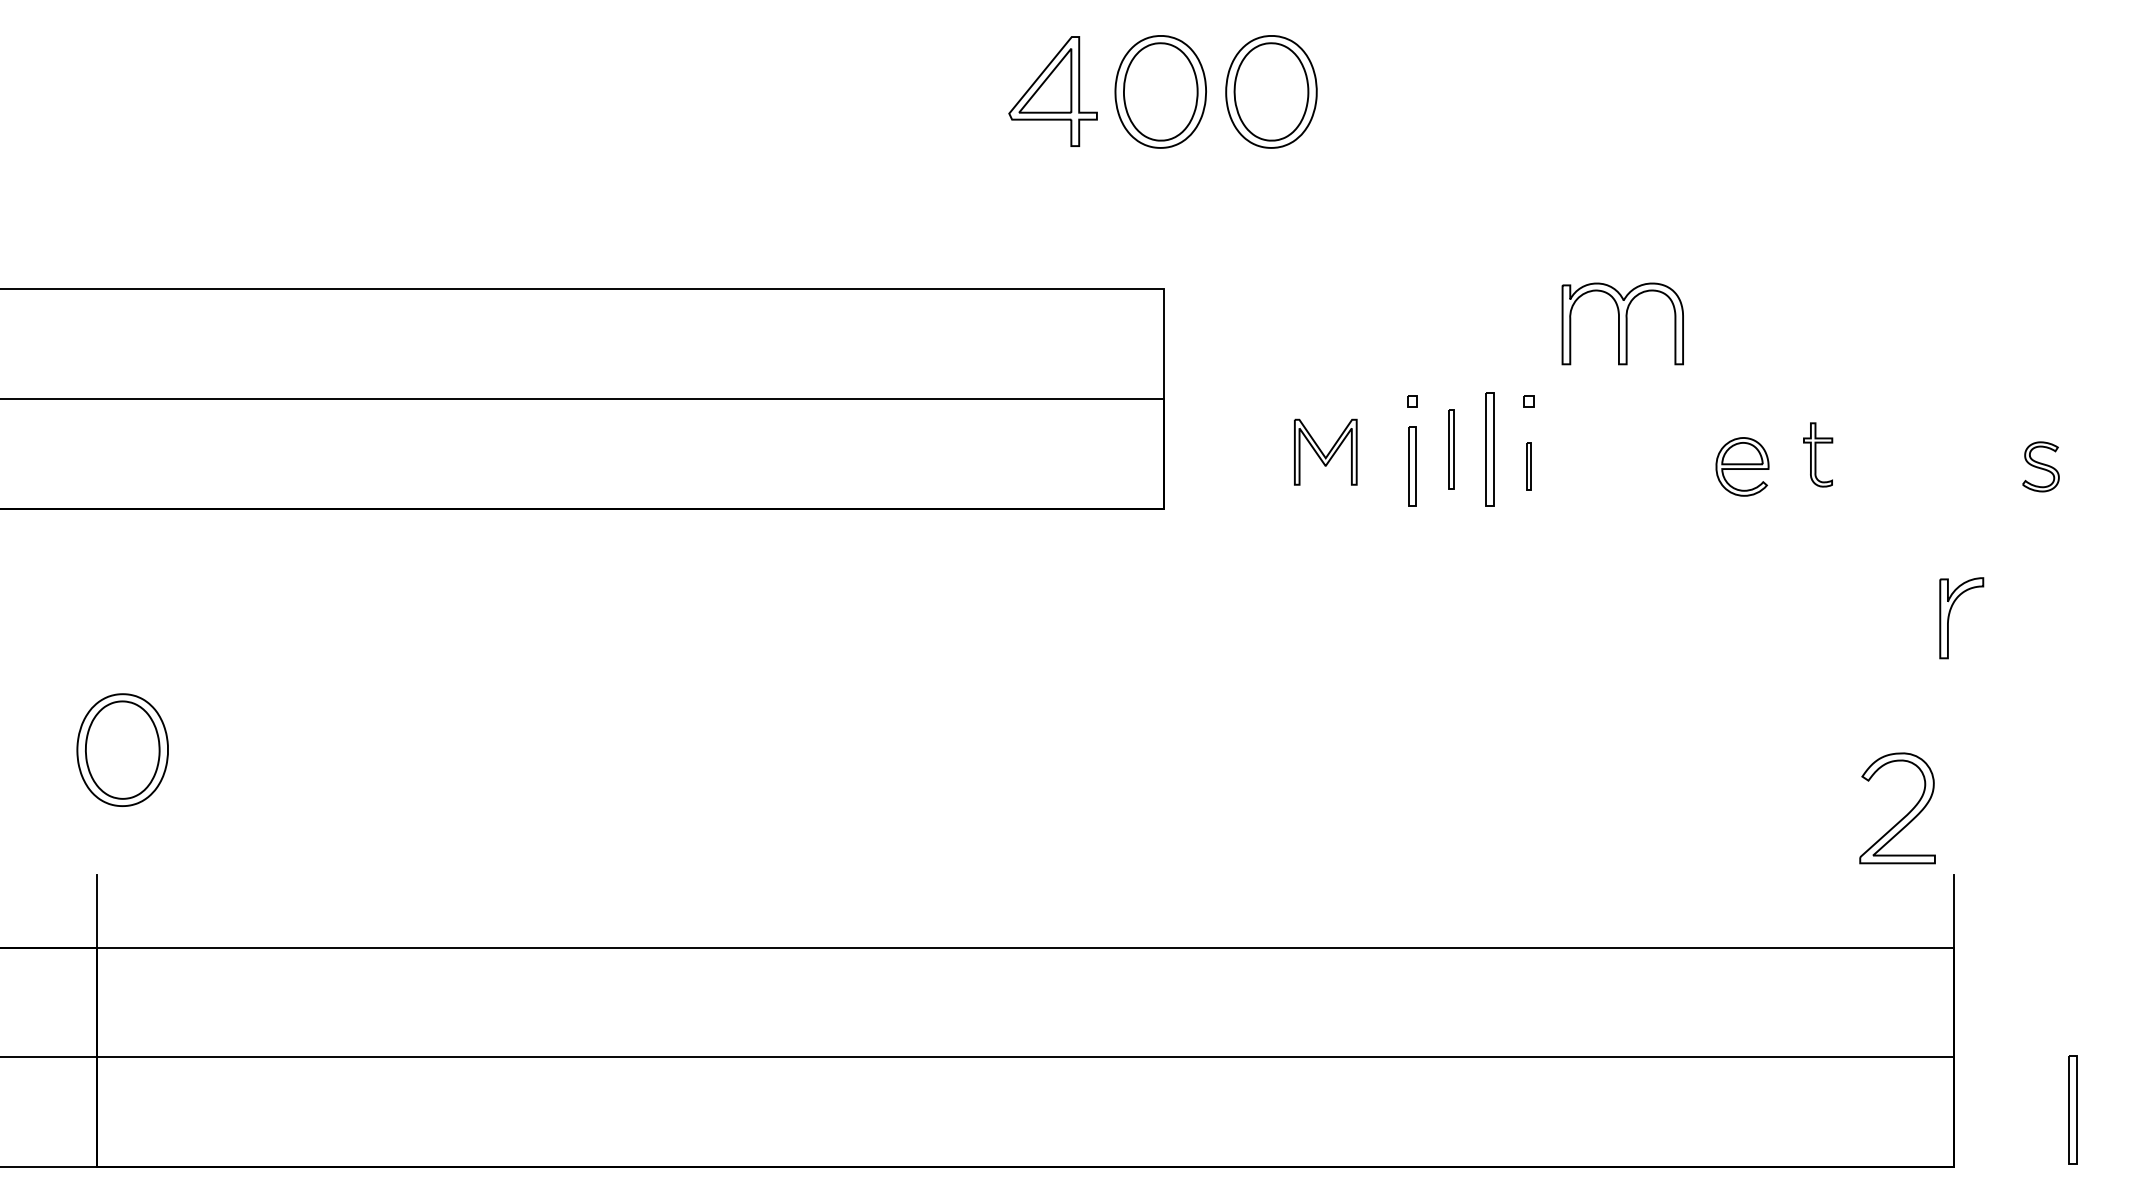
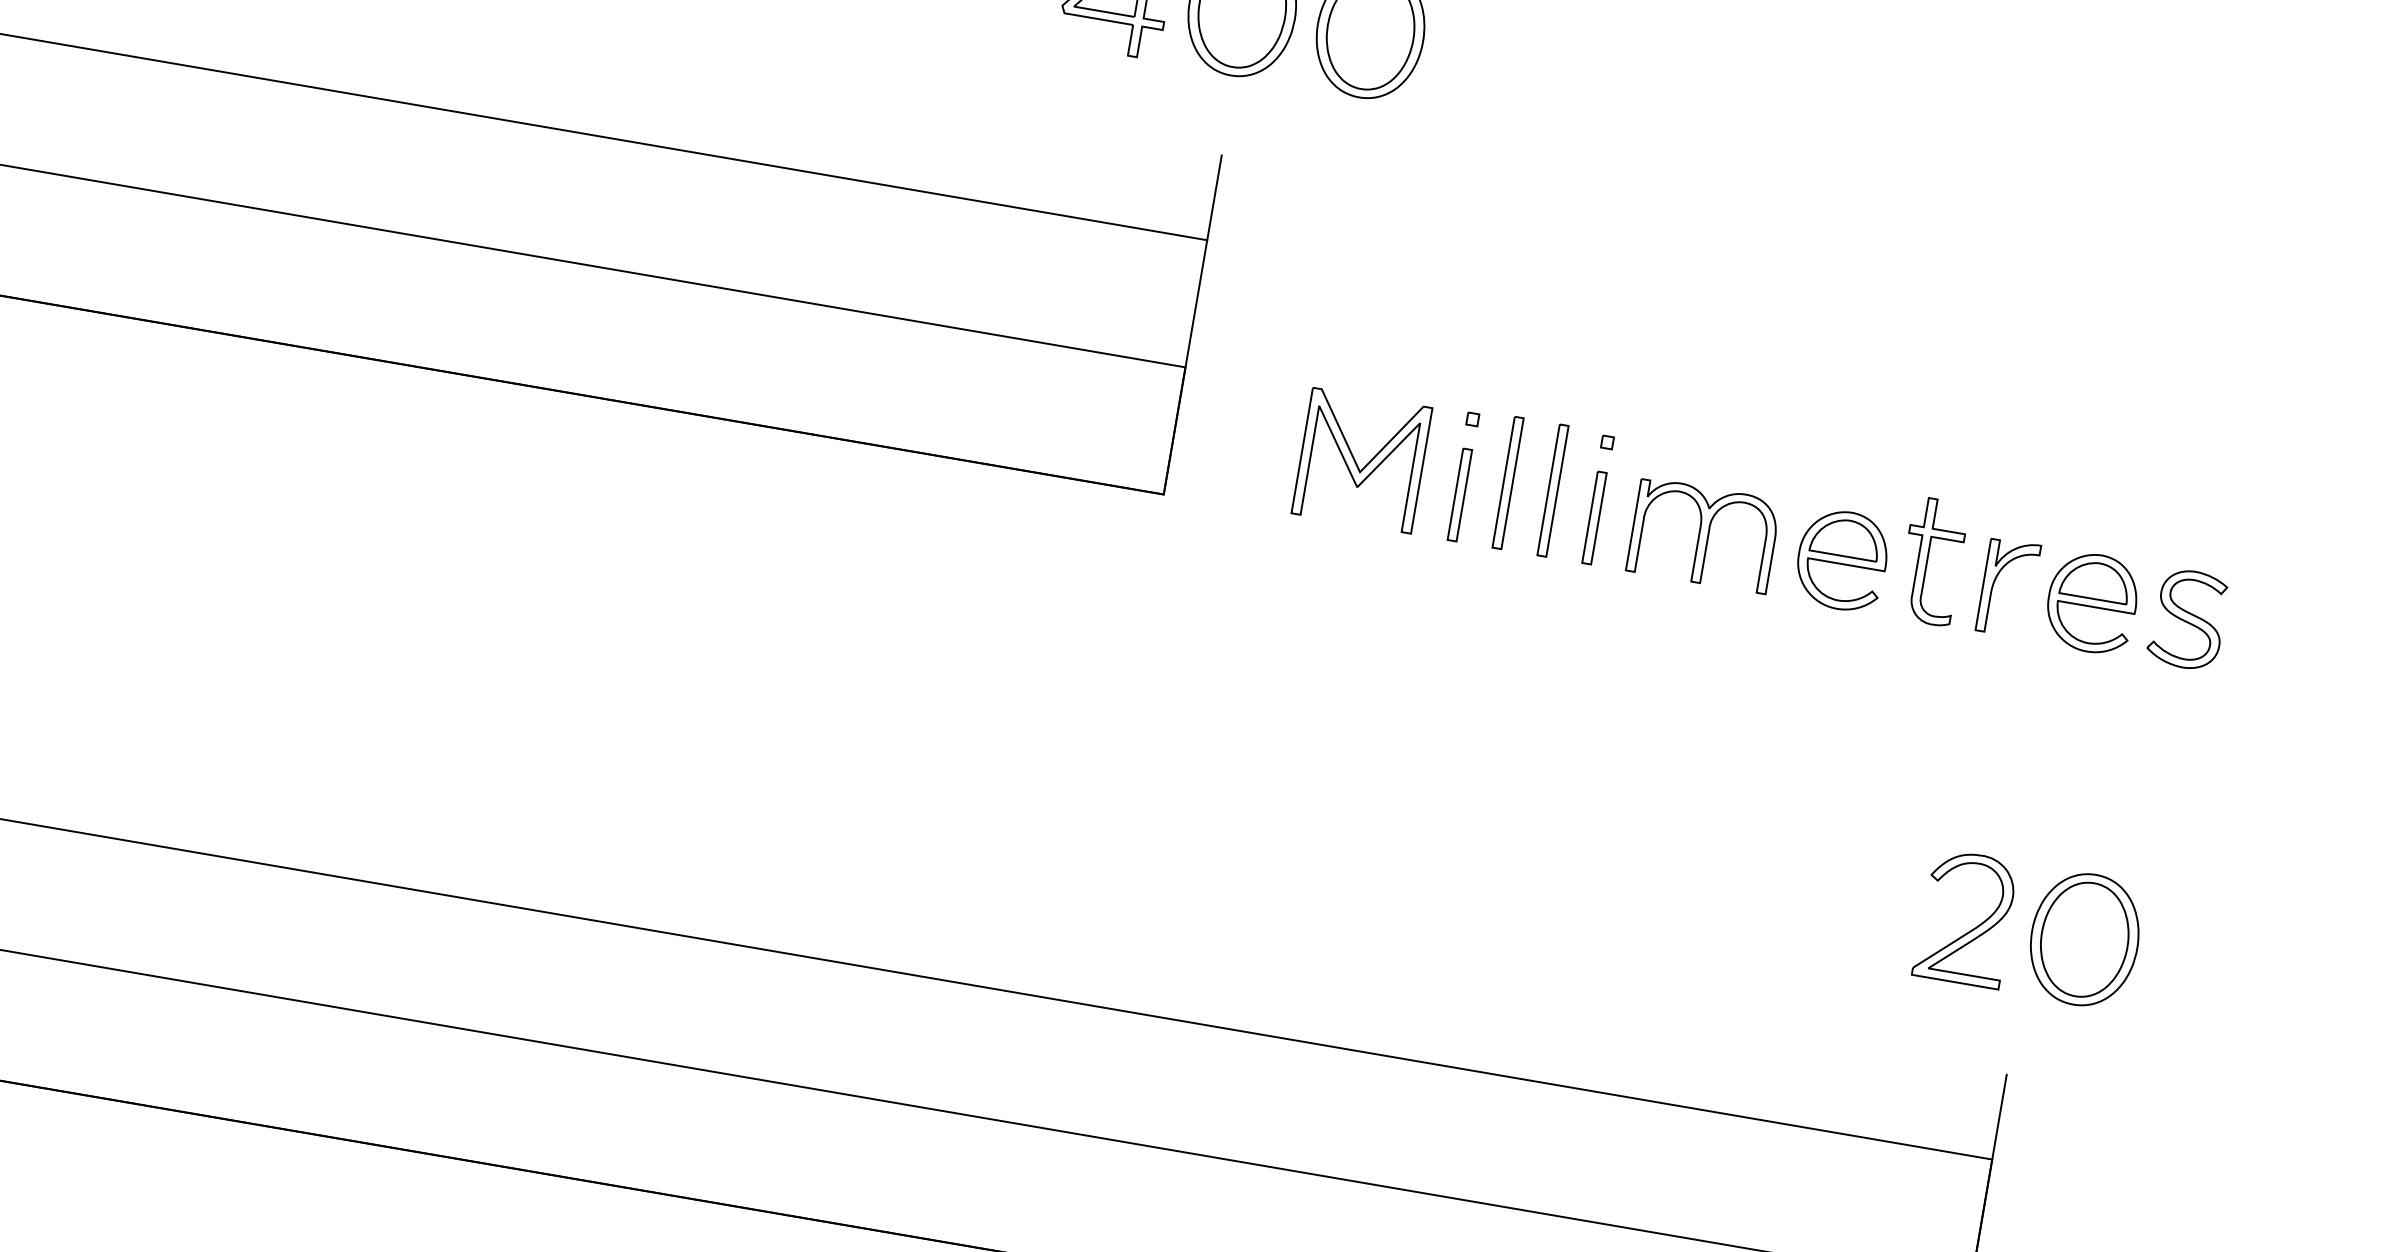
line: (1164, 252) -> (1214, 197), added
part: (1622, 323) -> (1703, 535), moved
part: (1450, 449) -> (1507, 482), size x1.43
part: (1325, 452) -> (1361, 461), size x1.67
part: (1817, 454) -> (1931, 560), size x1.67
part: (1528, 466) -> (1594, 517), size x1.67
part: (1742, 466) -> (1842, 559), size x1.43
part: (1958, 466) -> (2092, 602), added
part: (2040, 466) -> (2187, 618), size x1.67
part: (1949, 618) -> (1994, 585), moved
part: (2000, 749) -> (2085, 939), added
part: (1902, 817) -> (1969, 930), moved

